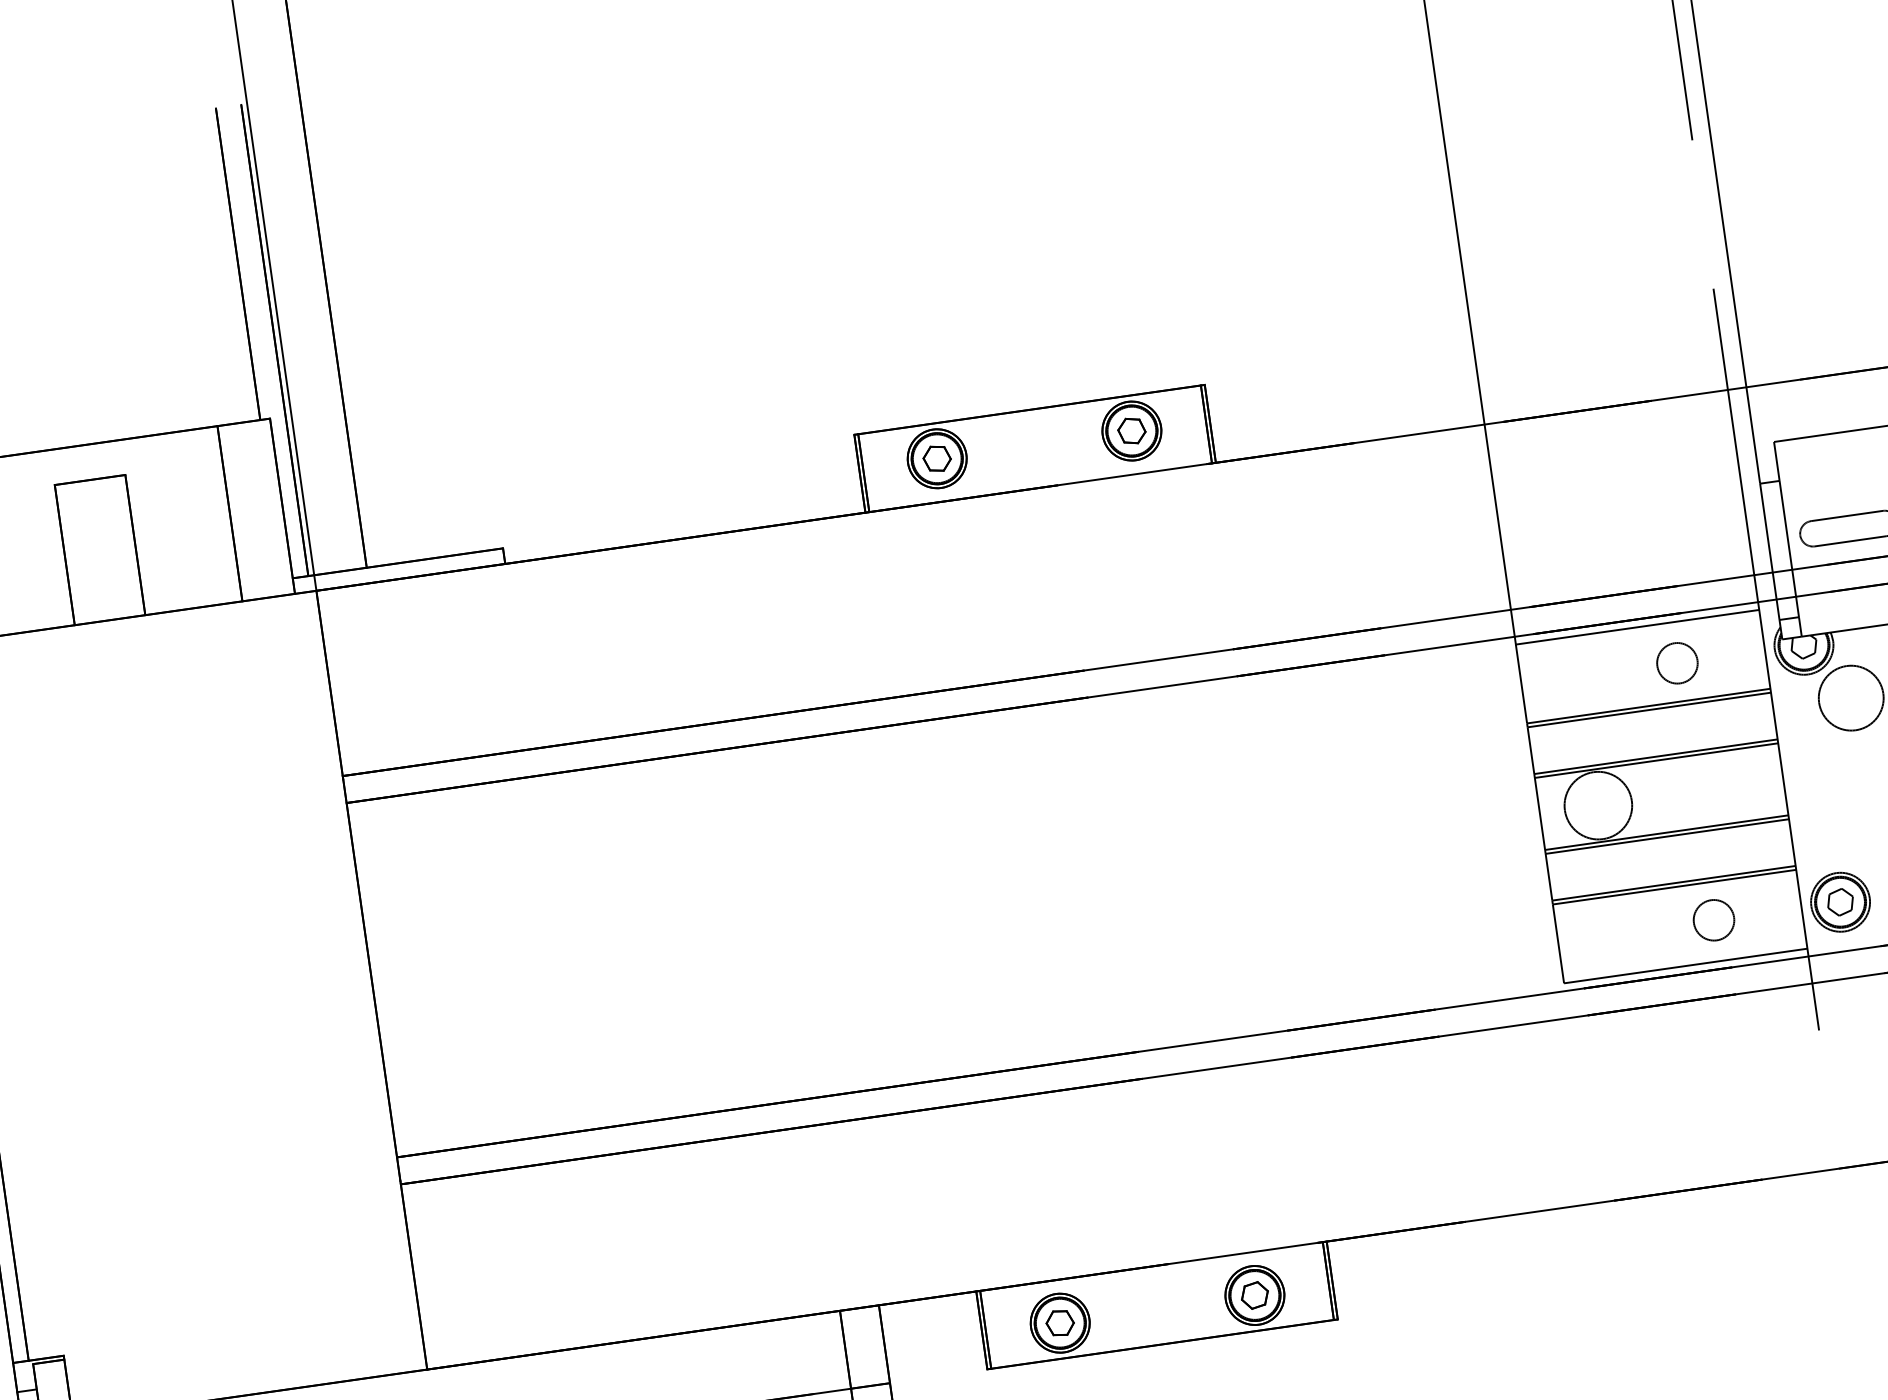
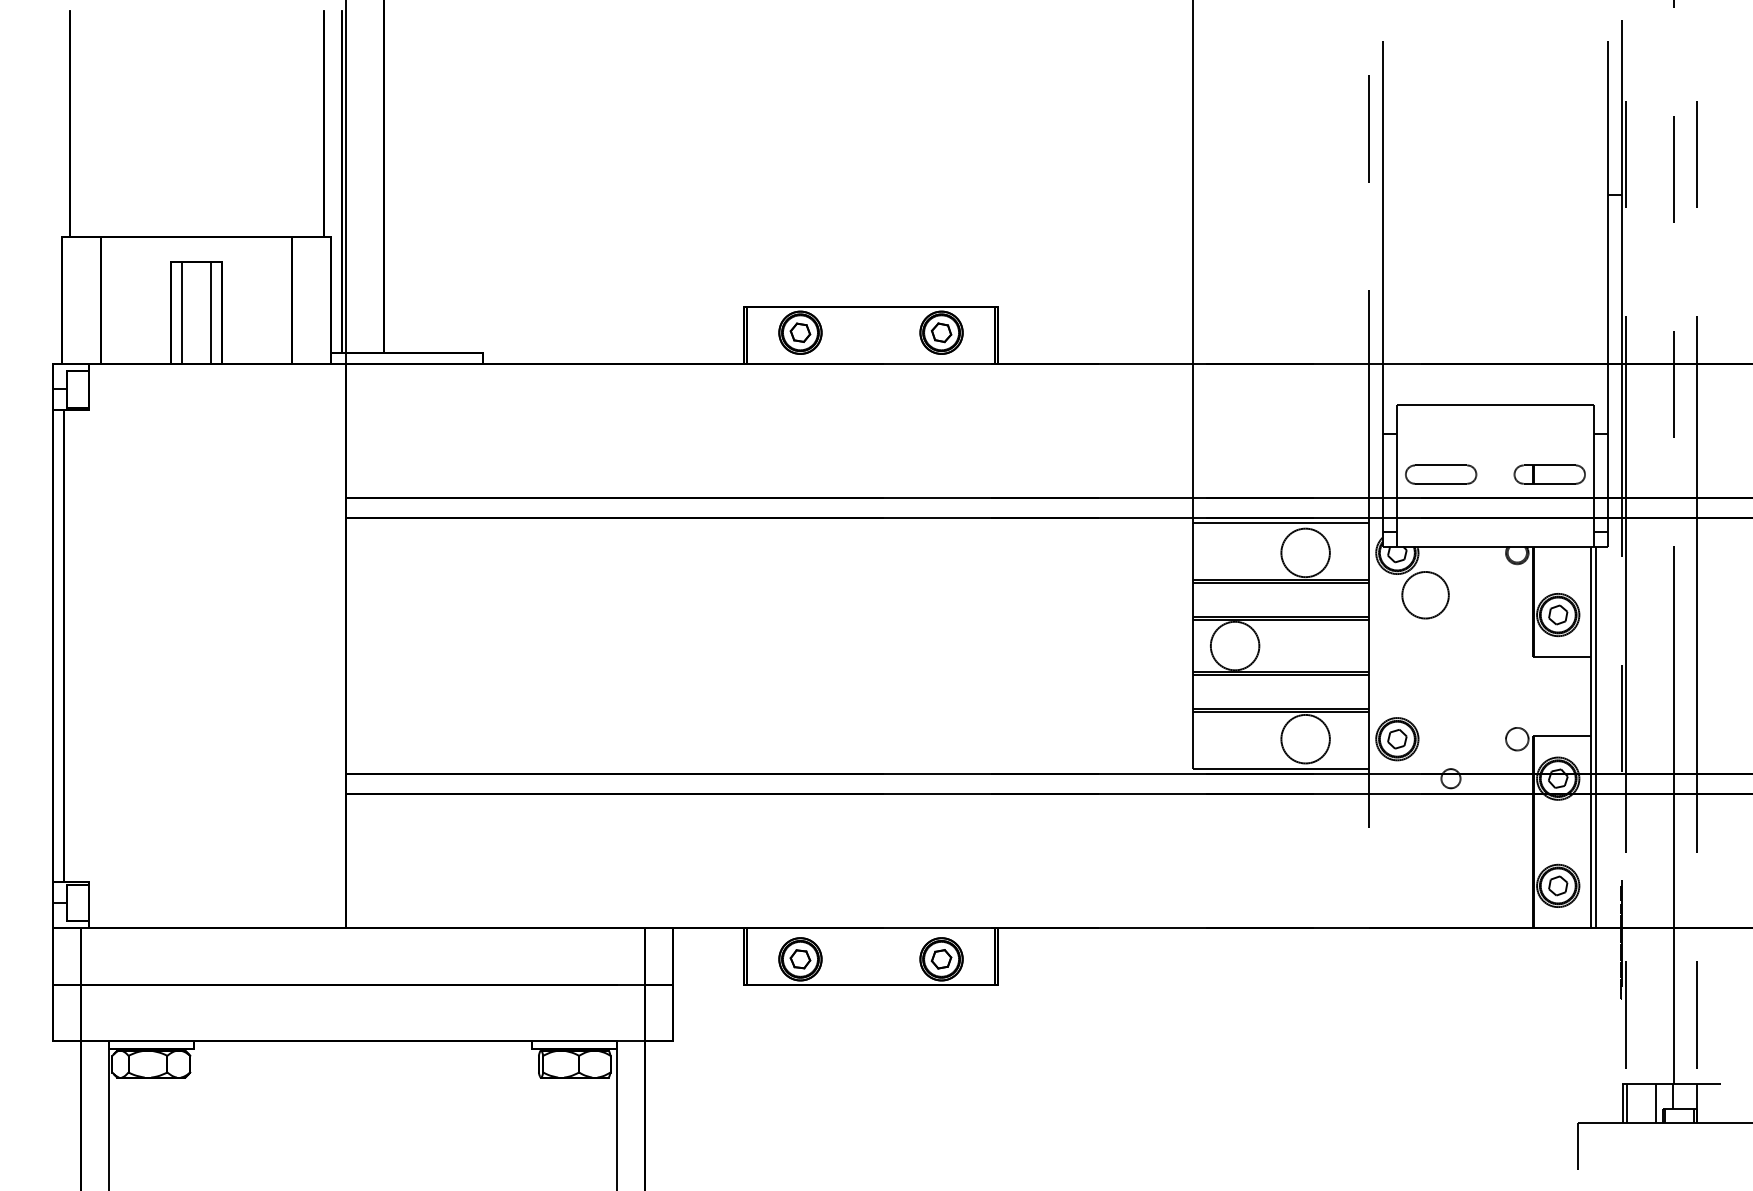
line: (119, 546) -> (210, 312), added
line: (80, 552) -> (182, 312), added
circle: (1677, 662) -> (1305, 552), size x1.67
circle: (1713, 919) -> (1305, 738), size x1.67

